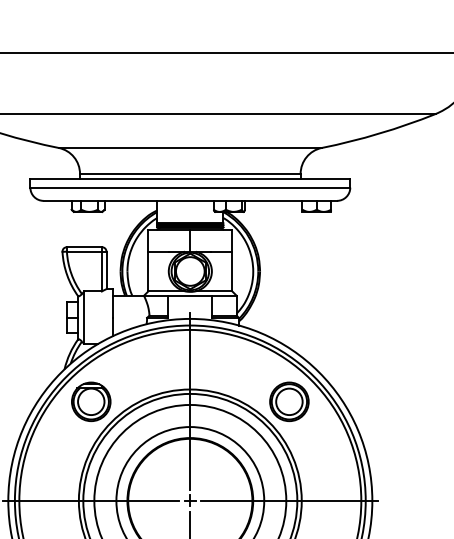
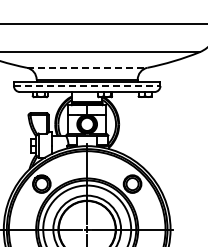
line: (190, 147) -> (87, 67), solid -> dashed
line: (190, 188) -> (87, 86), solid -> dashed

